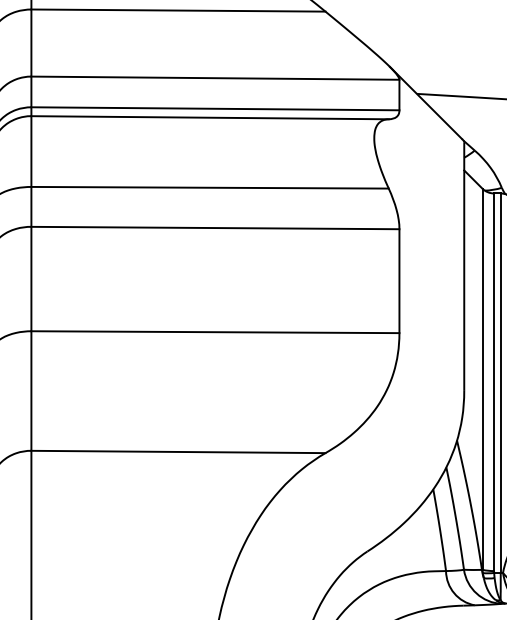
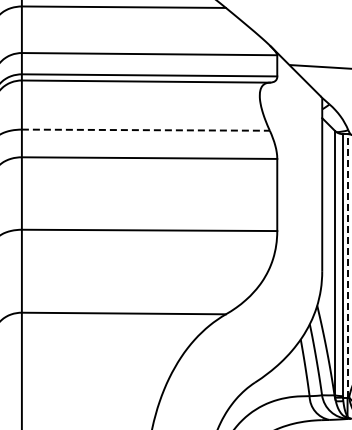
line: (209, 188) -> (145, 130), solid -> dashed
line: (500, 382) -> (347, 265), solid -> dashed

